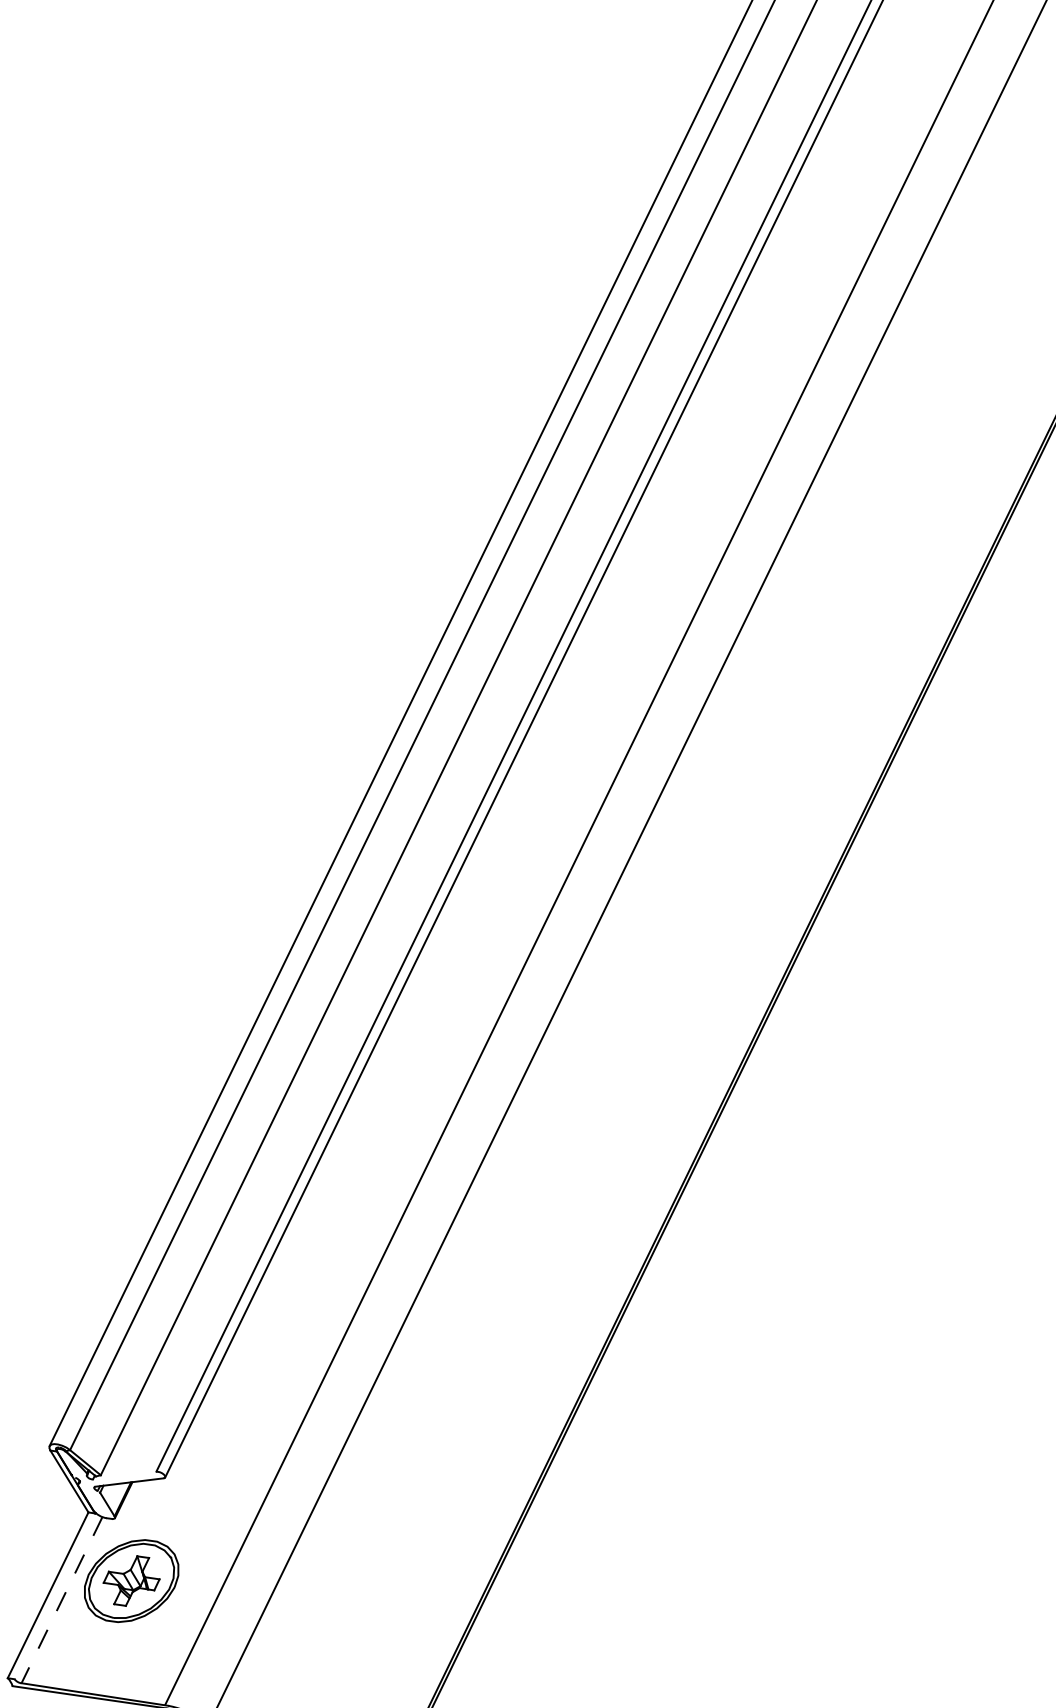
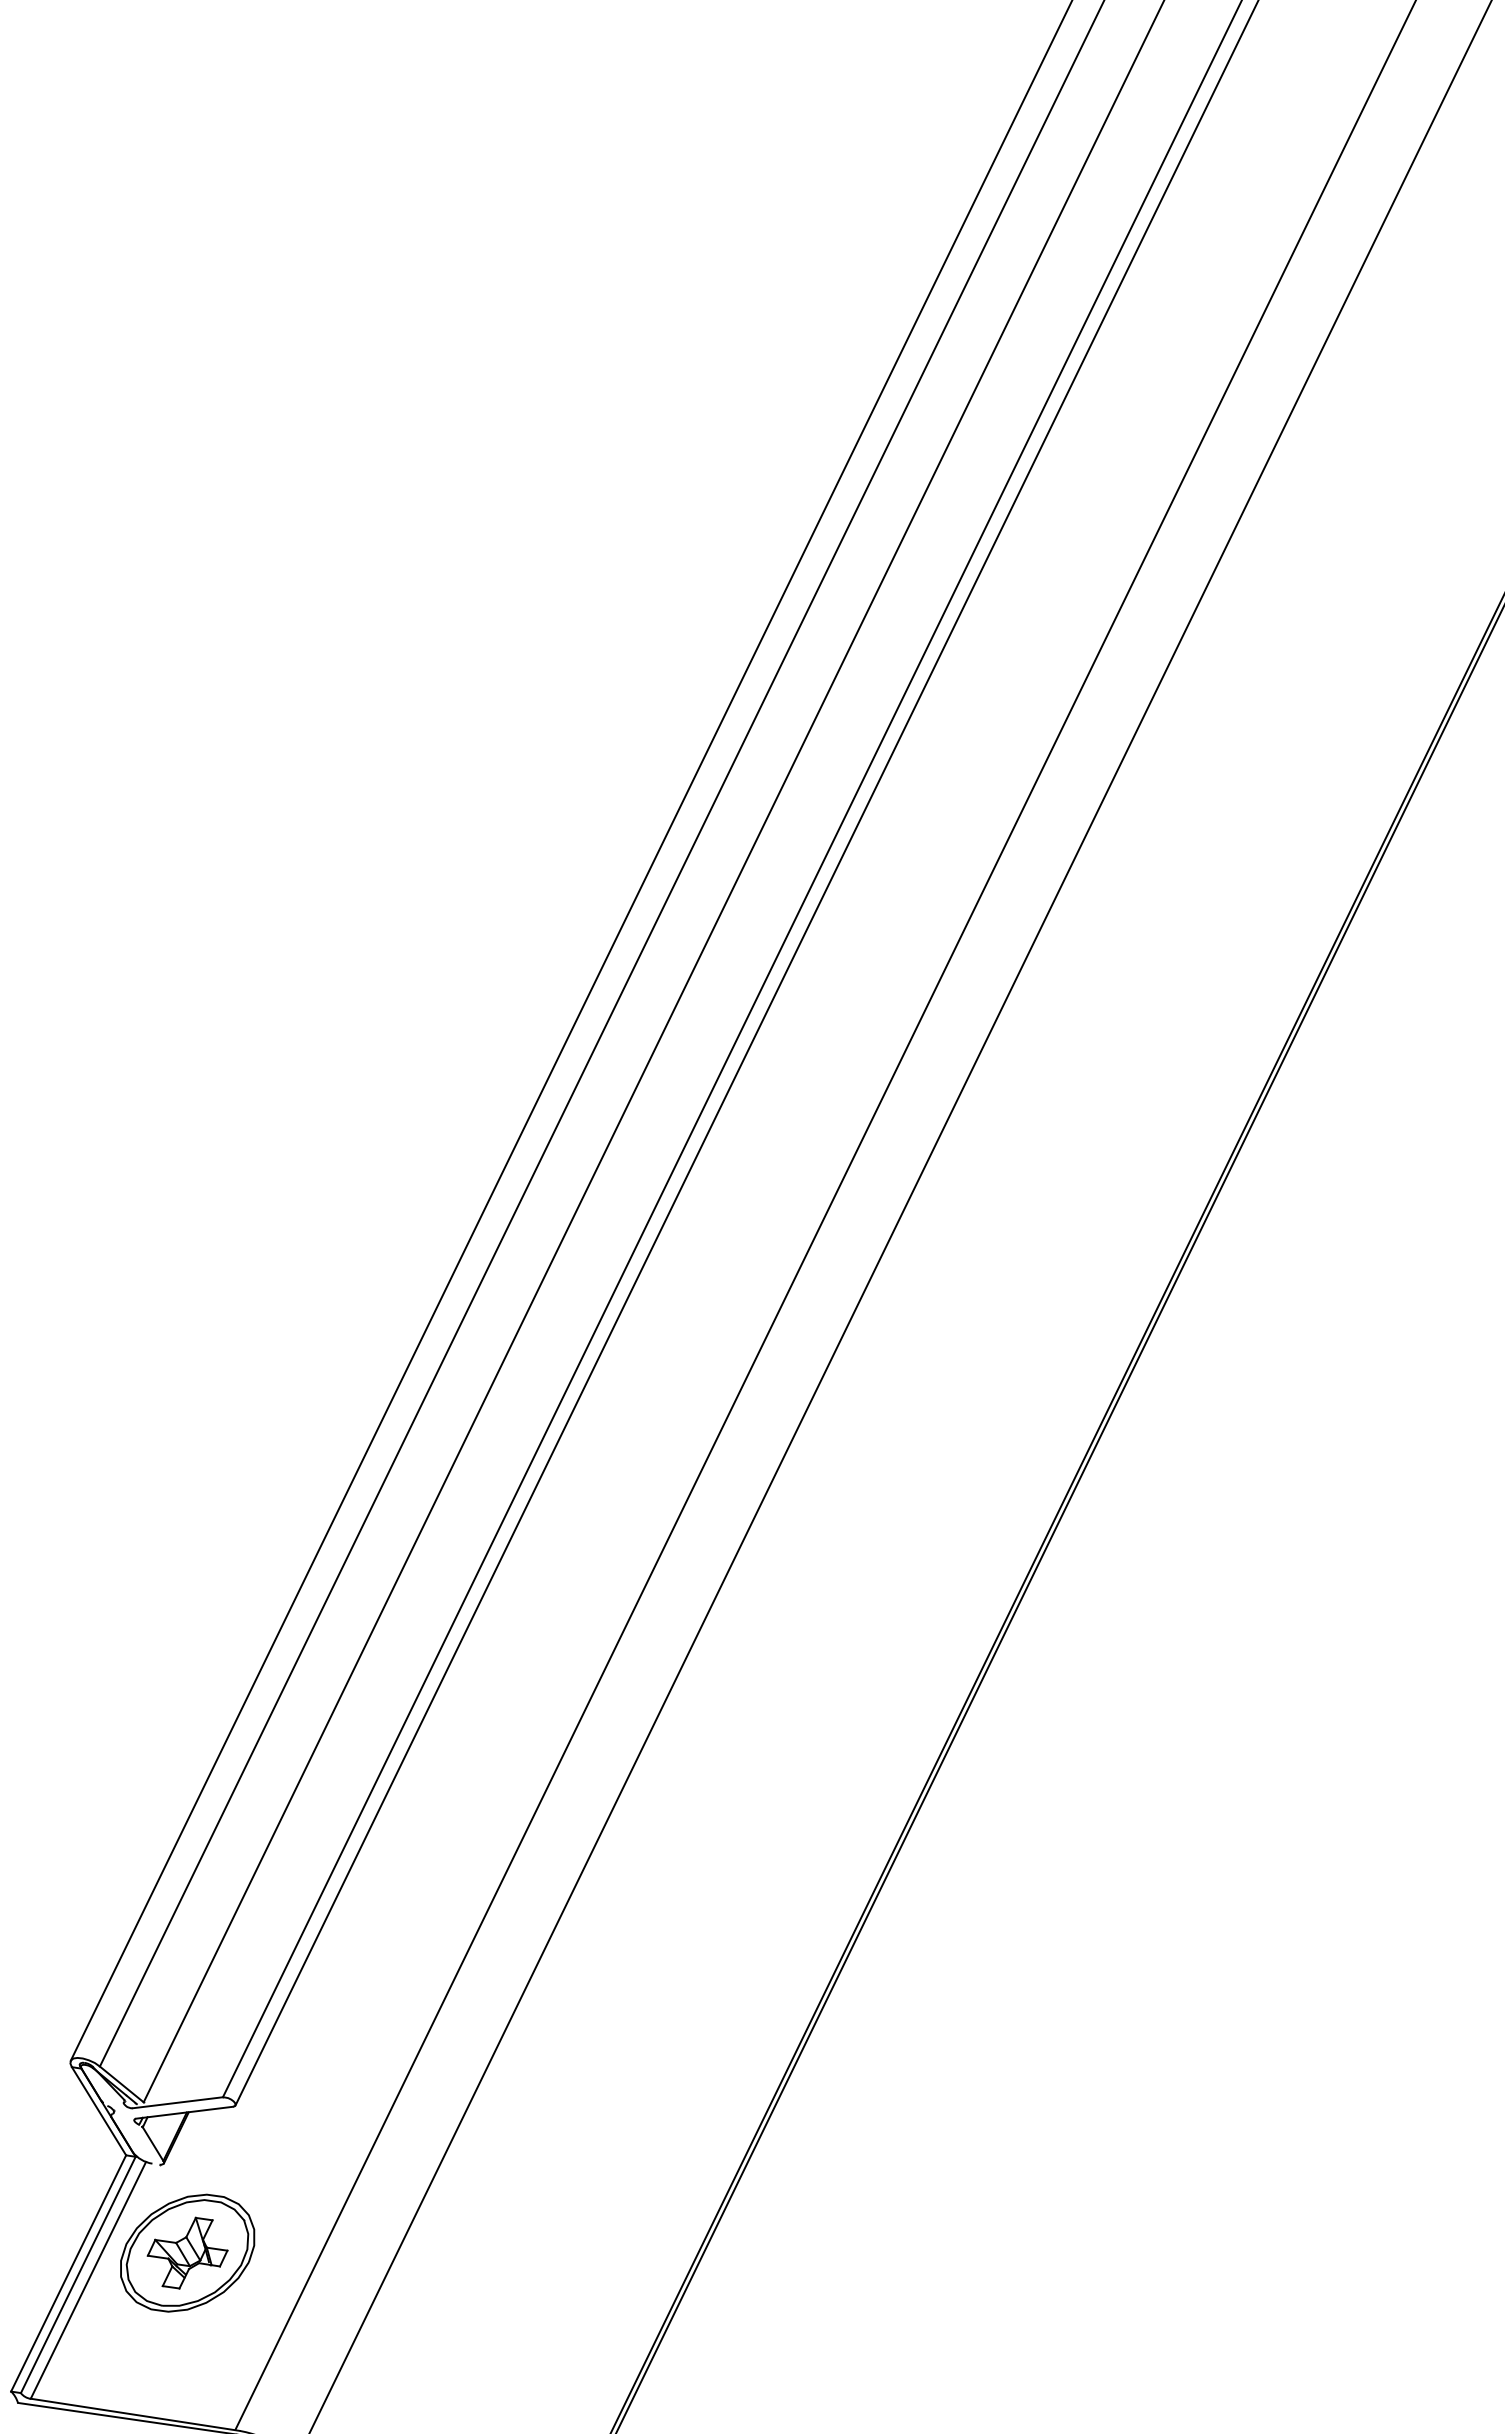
line: (124, 1475) -> (177, 2102), added
line: (54, 1596) -> (77, 2274), added
line: (62, 1600) -> (88, 2280), dashed -> solid

